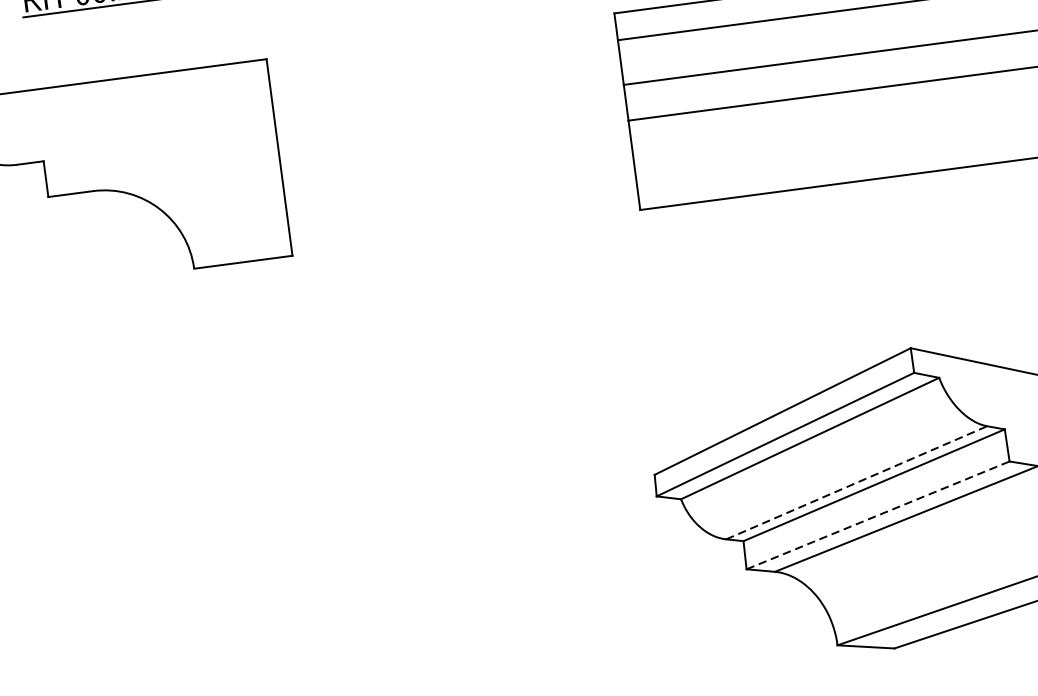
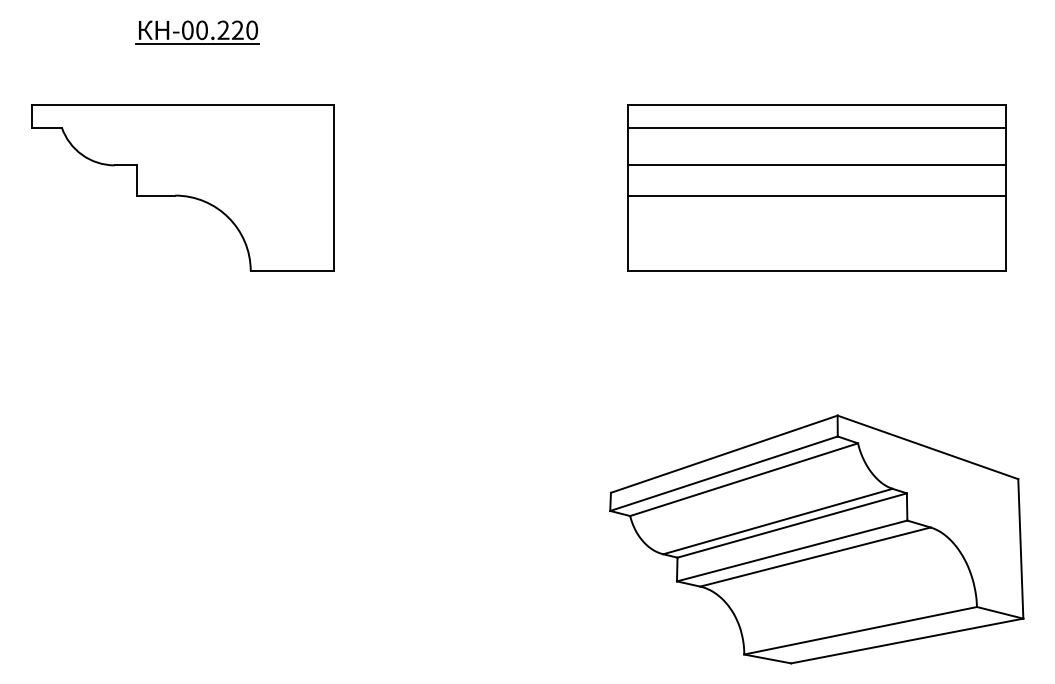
line: (857, 482) -> (778, 521), dashed -> solid
line: (878, 514) -> (792, 550), dashed -> solid

